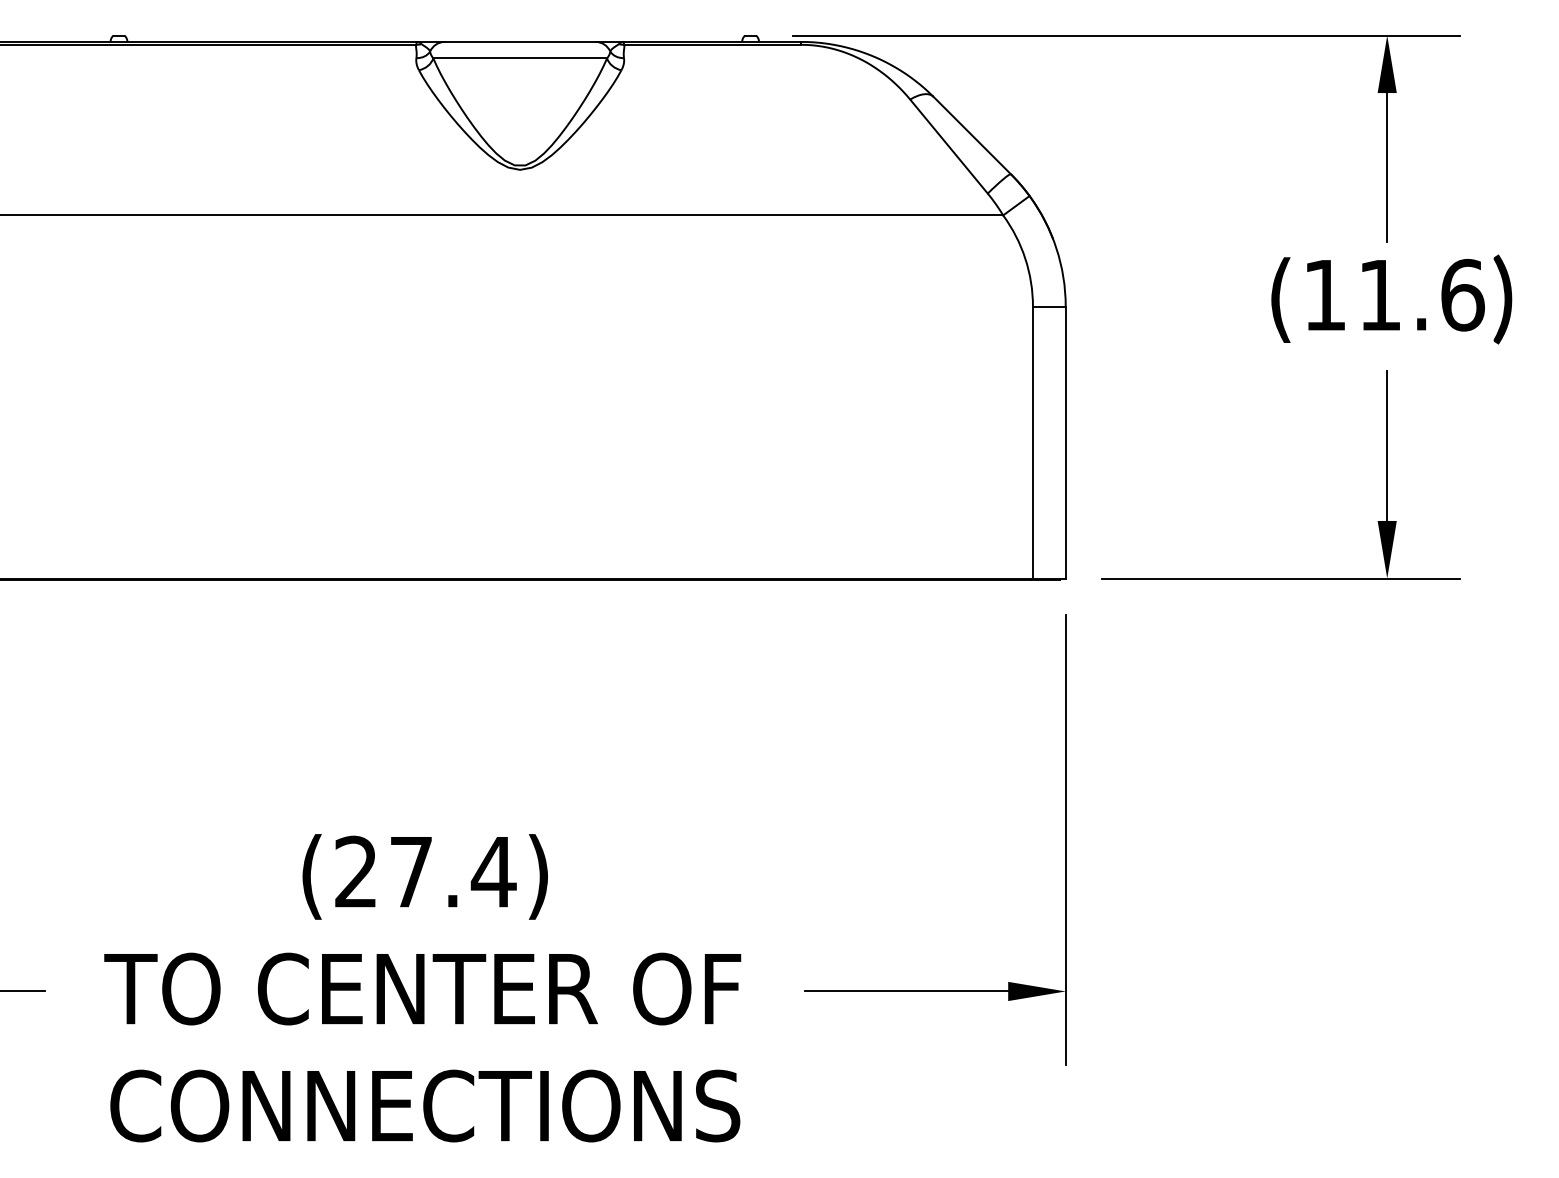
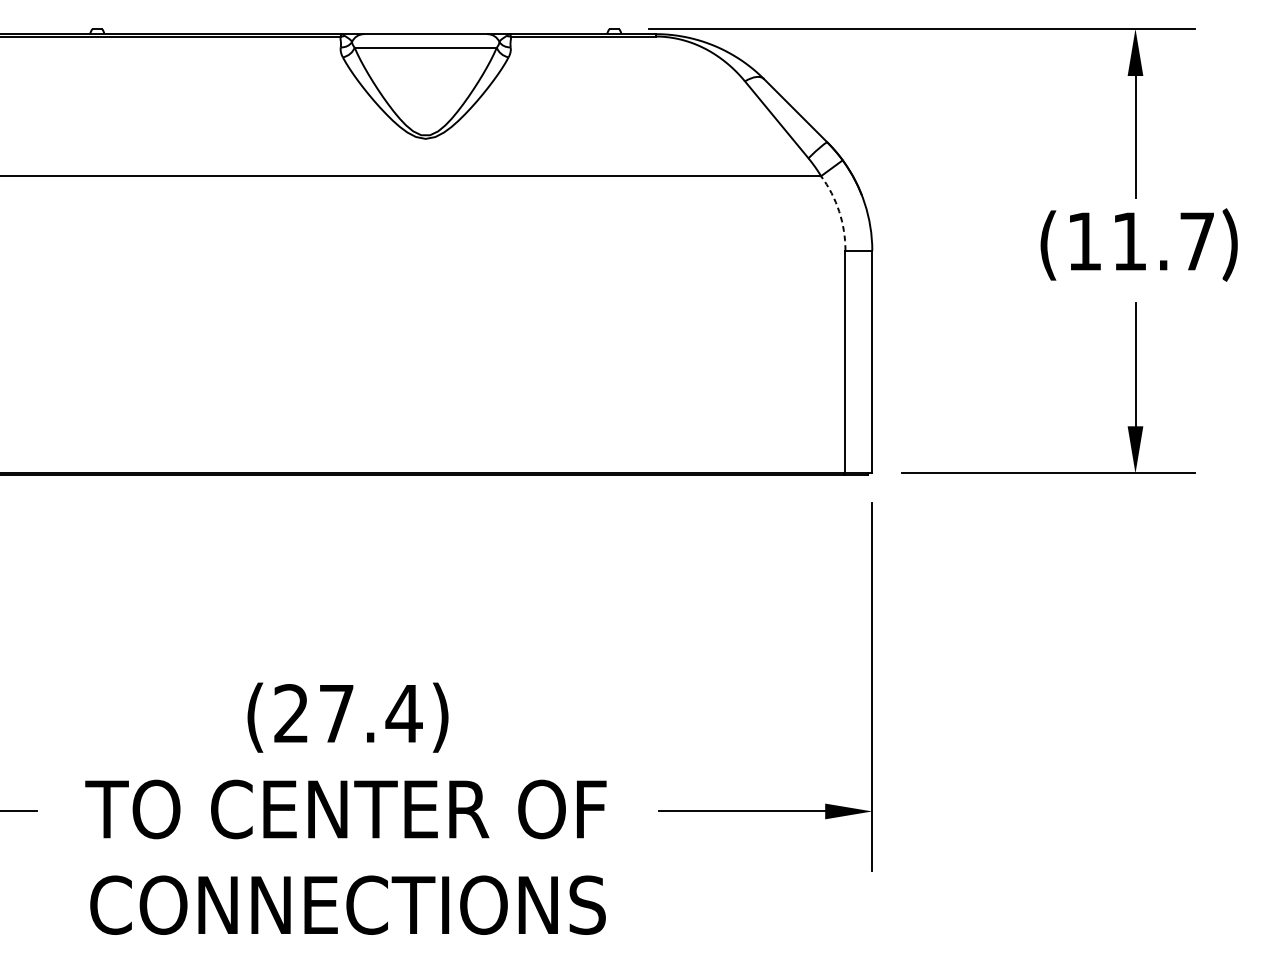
arc: (1025, 258) -> (839, 211), solid -> dashed
text: (1462, 294) -> (1197, 240), (11.6 -> (11.7

